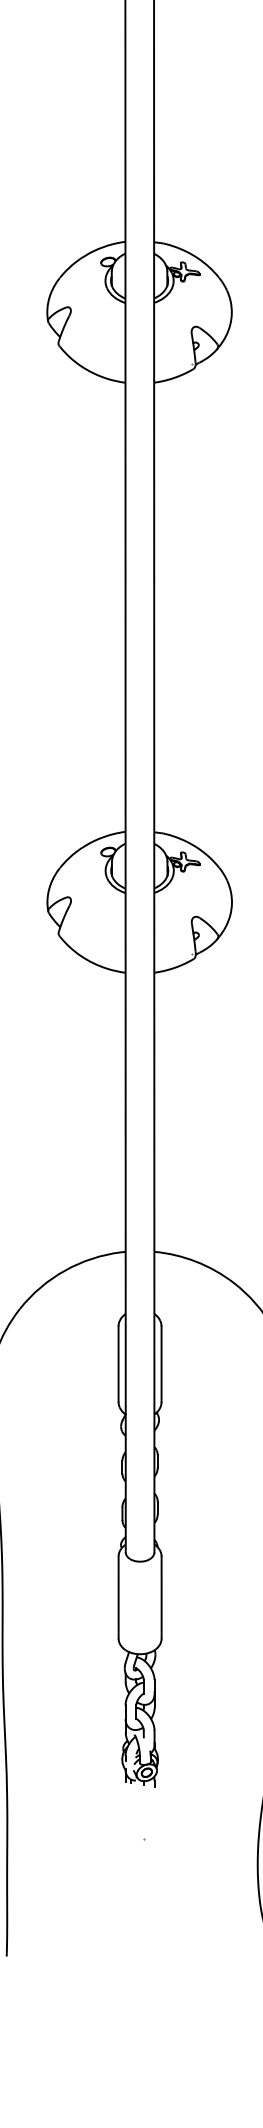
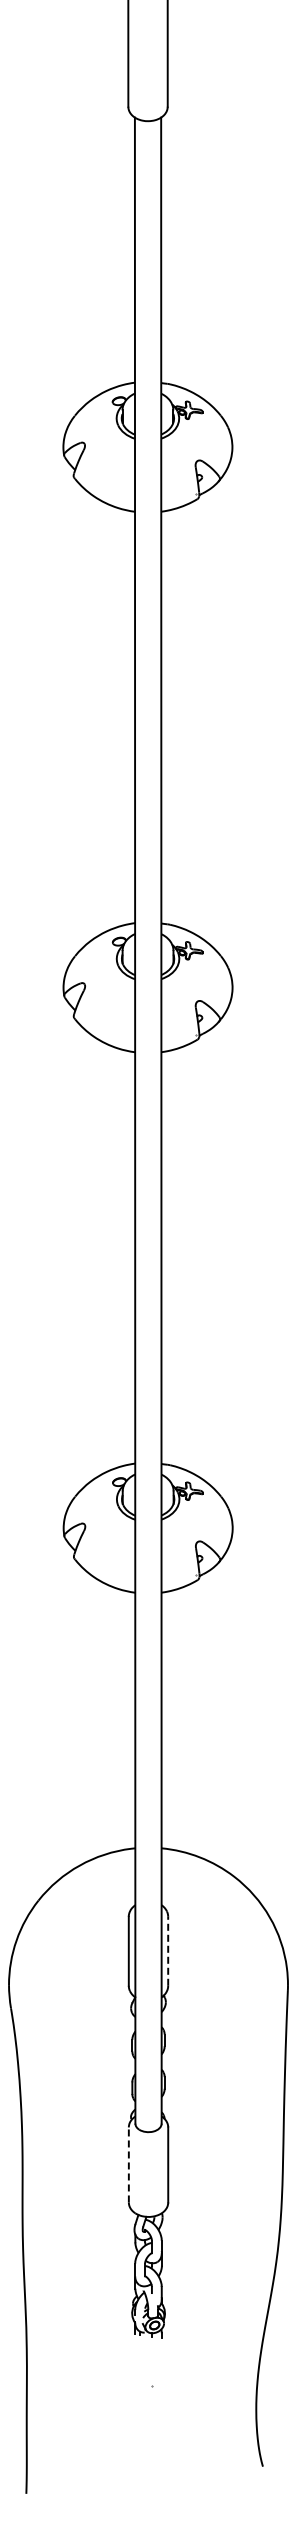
line: (161, 1364) -> (168, 1951), solid -> dashed
line: (118, 1597) -> (128, 2164), solid -> dashed

